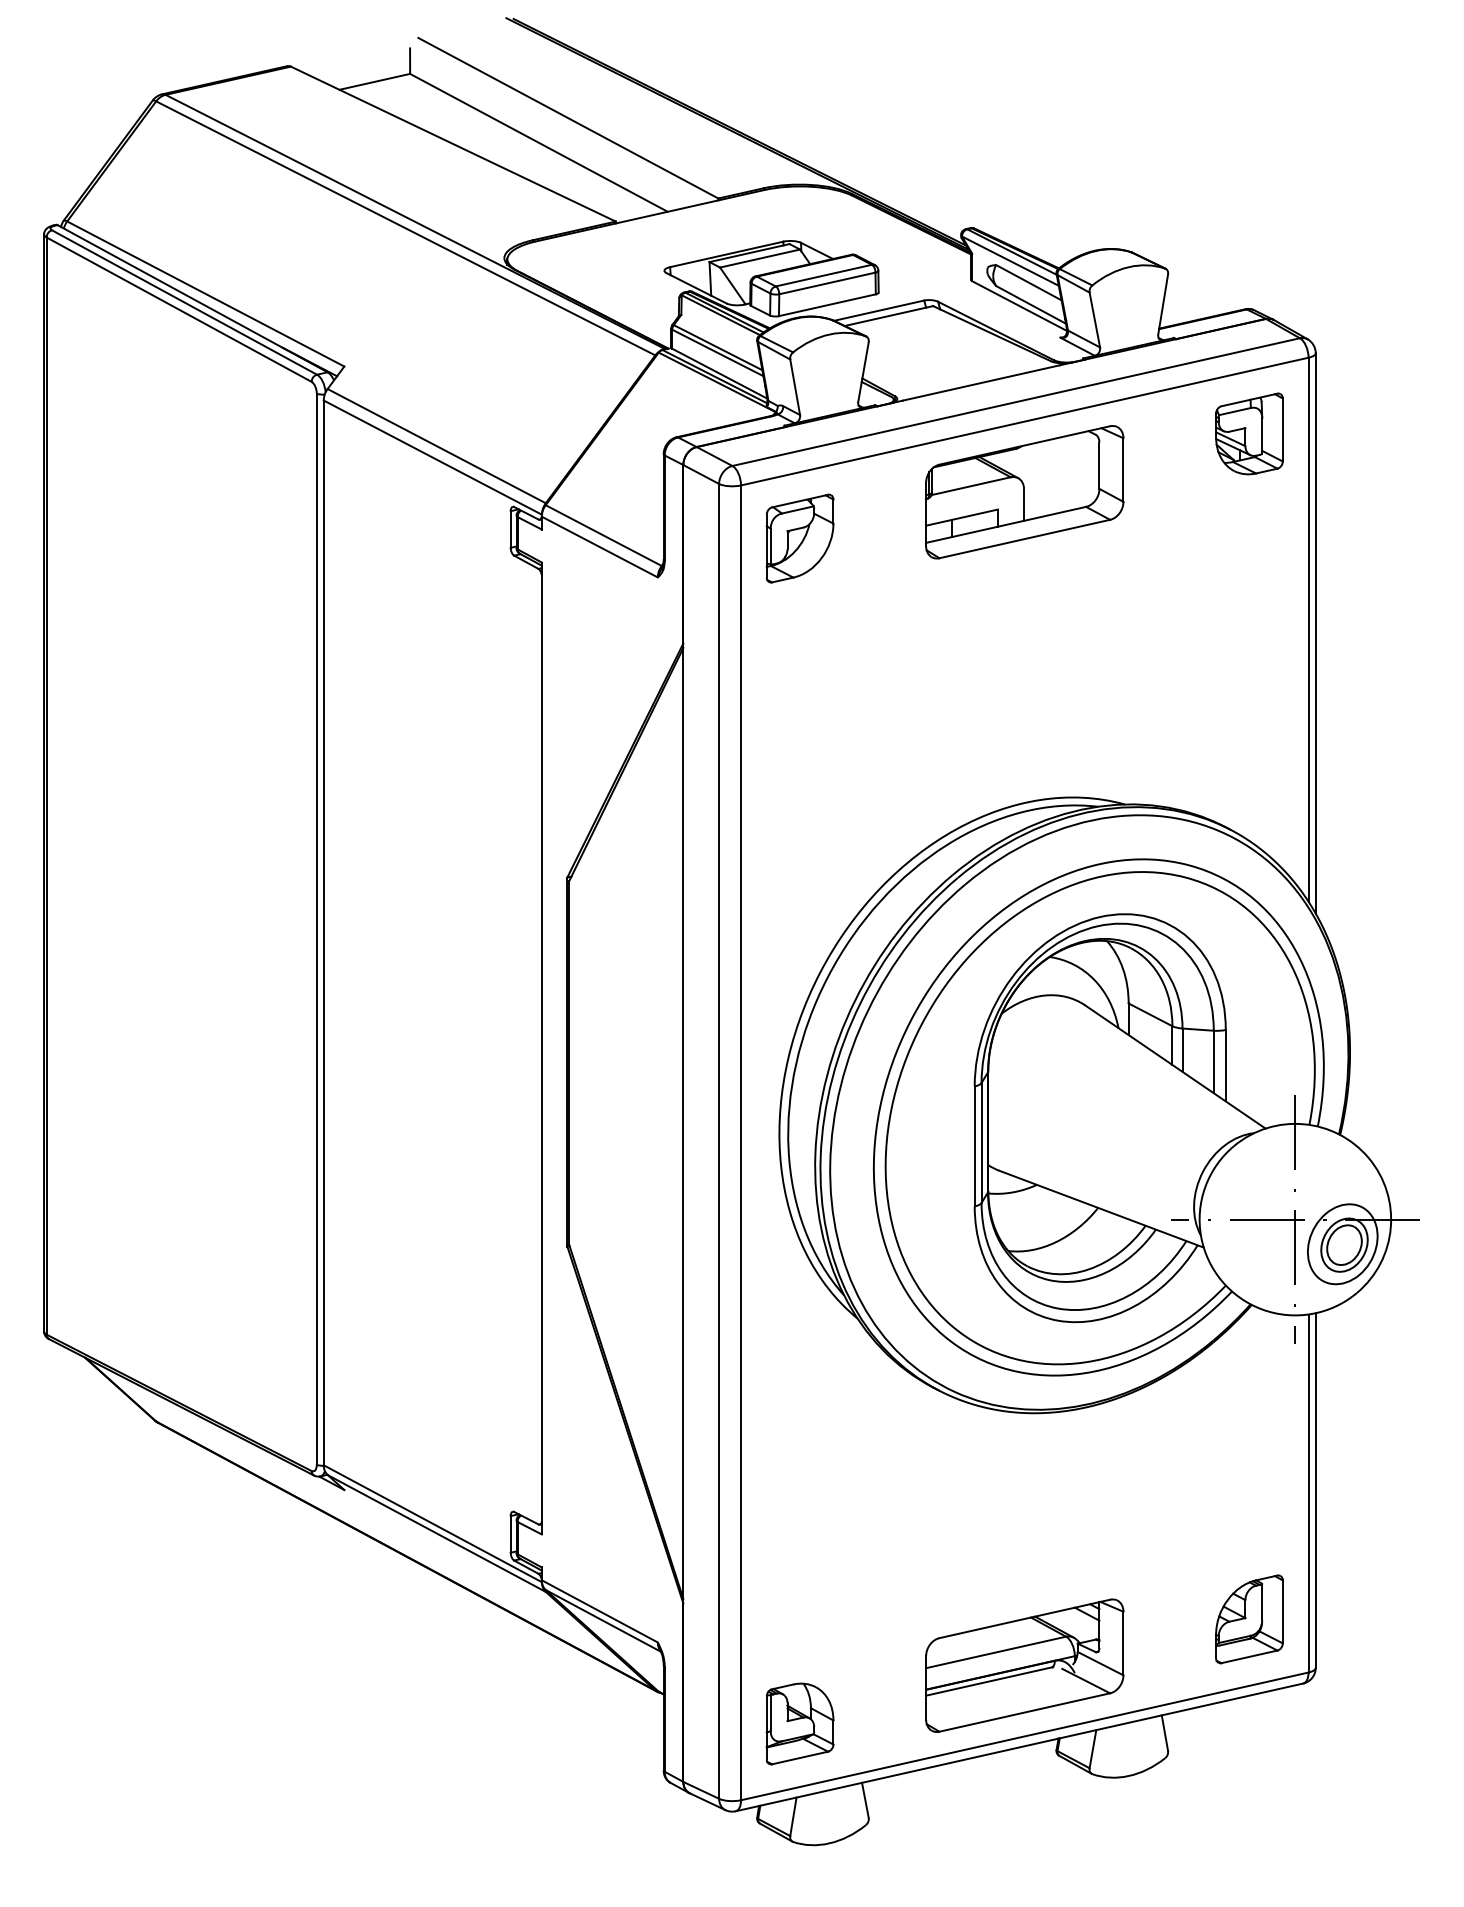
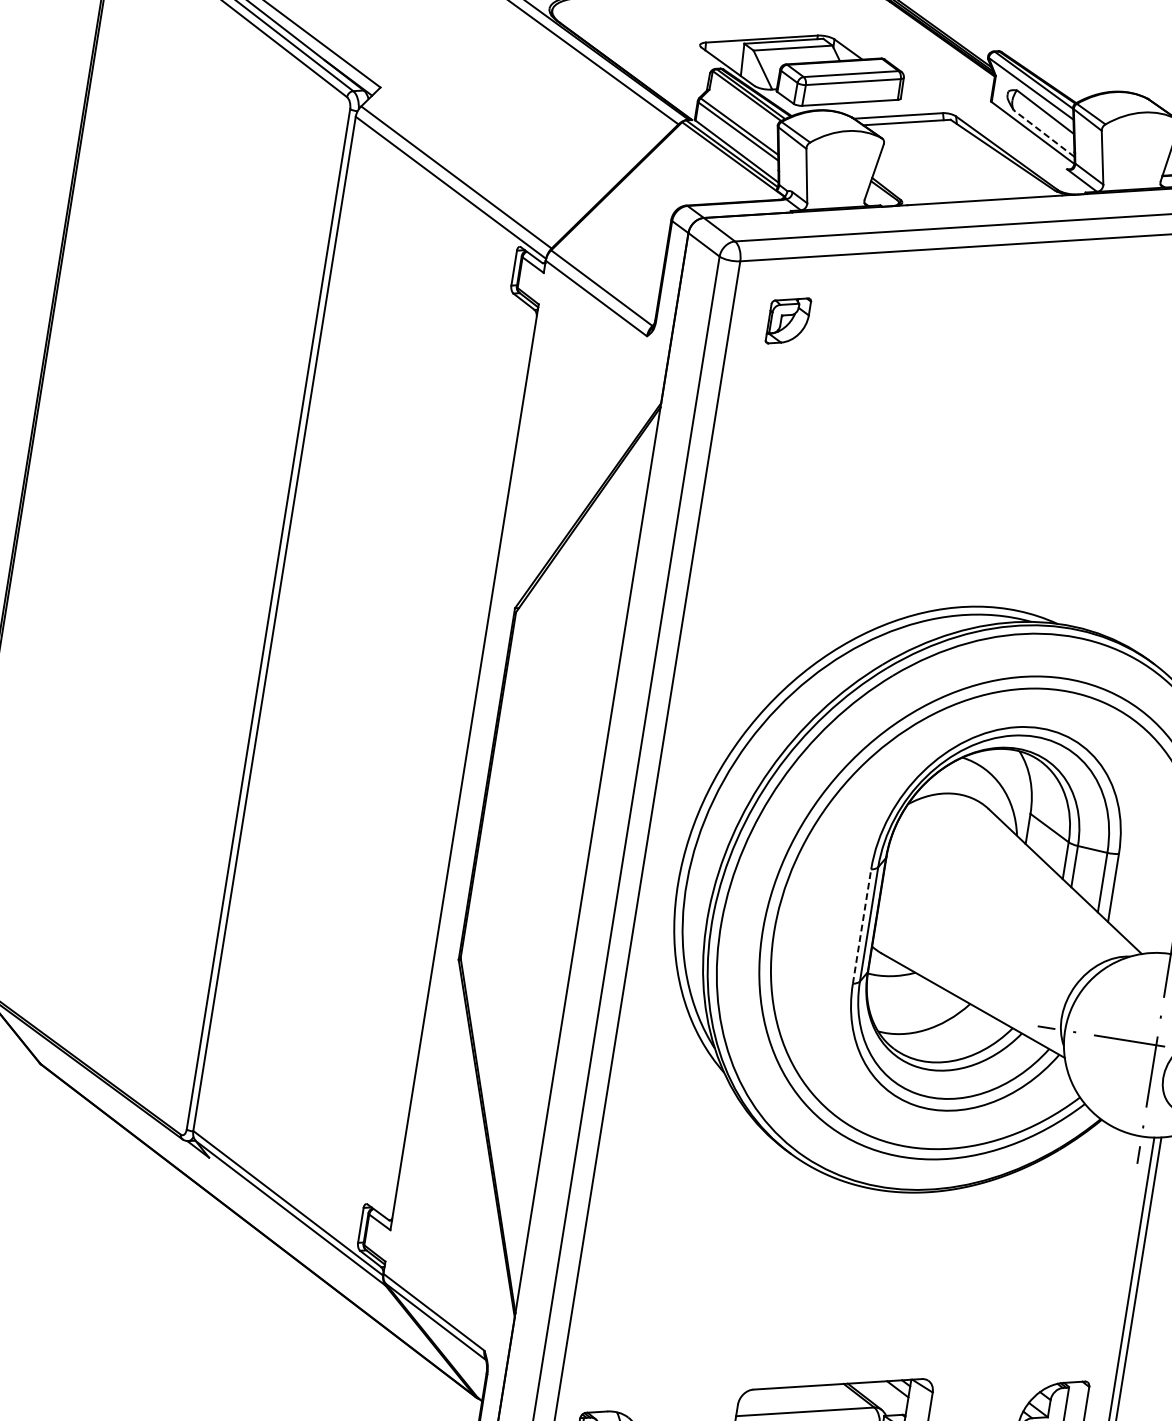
line: (1031, 304) -> (1044, 133), solid -> dashed
part: (1024, 492) -> (1009, 311), removed
part: (799, 538) -> (787, 320), size x0.6
line: (974, 1146) -> (861, 926), solid -> dashed

